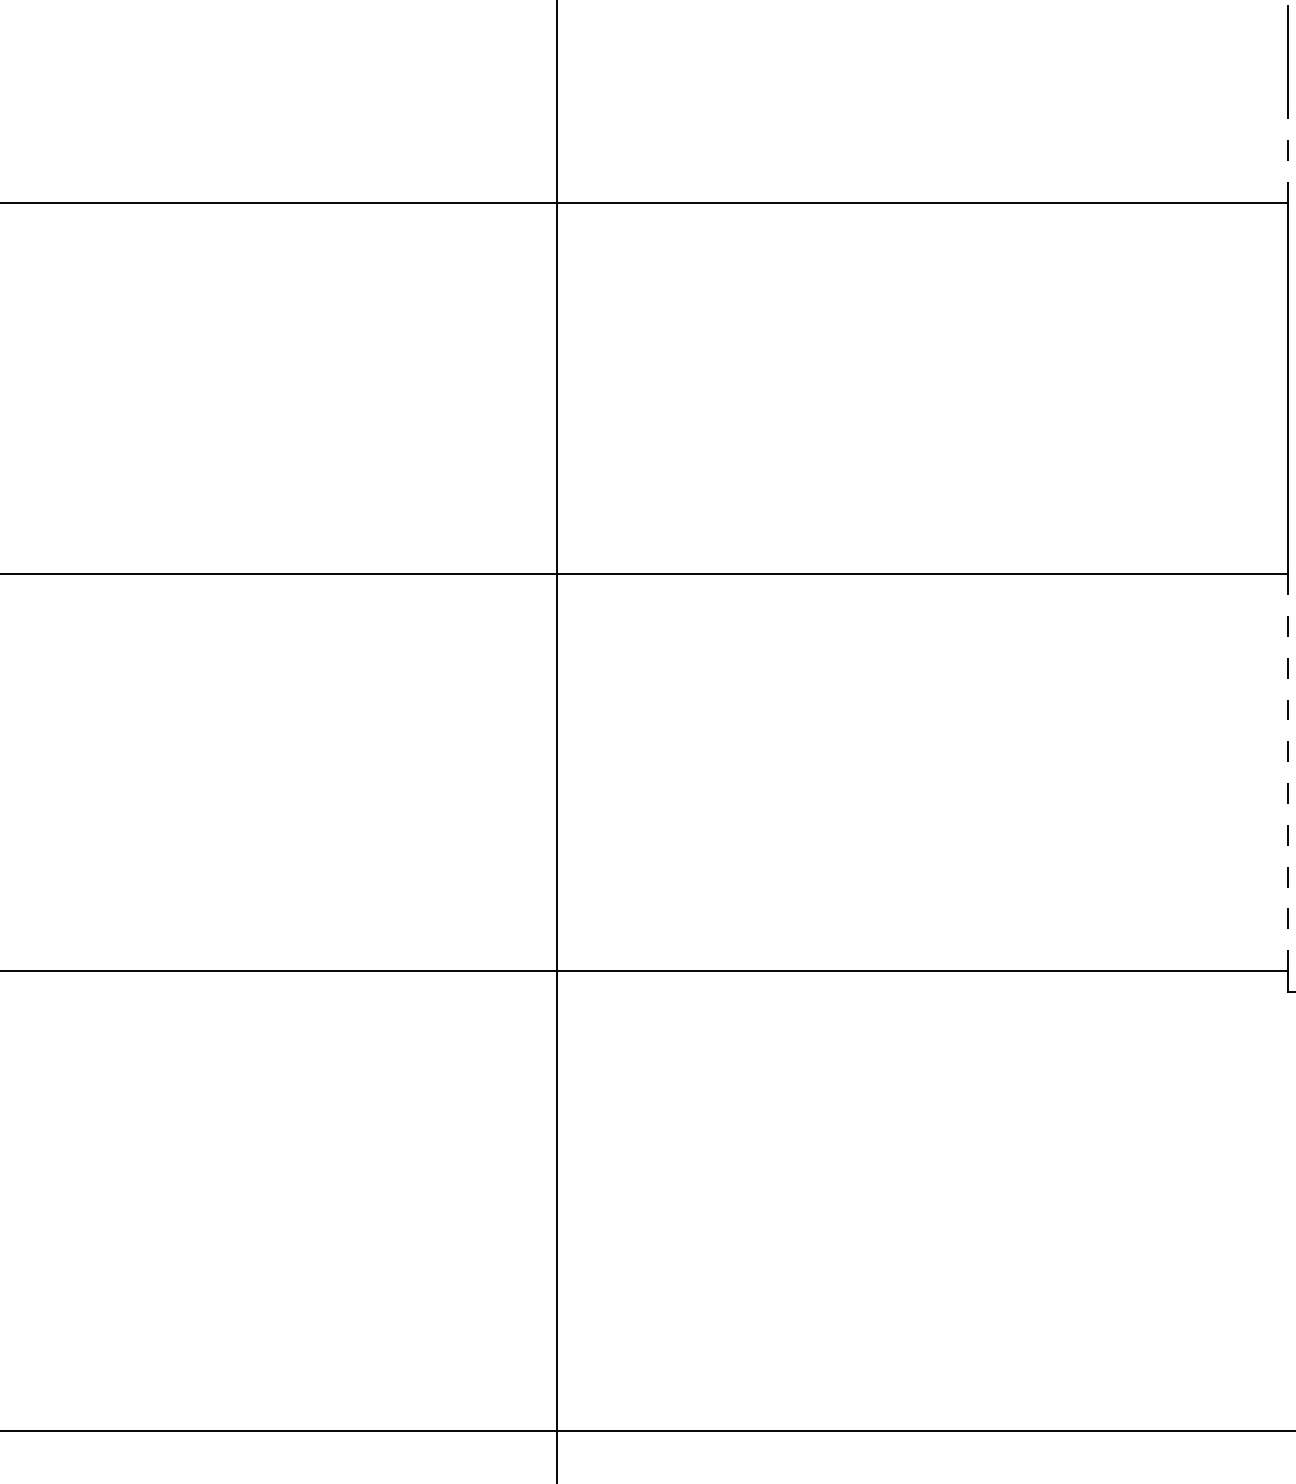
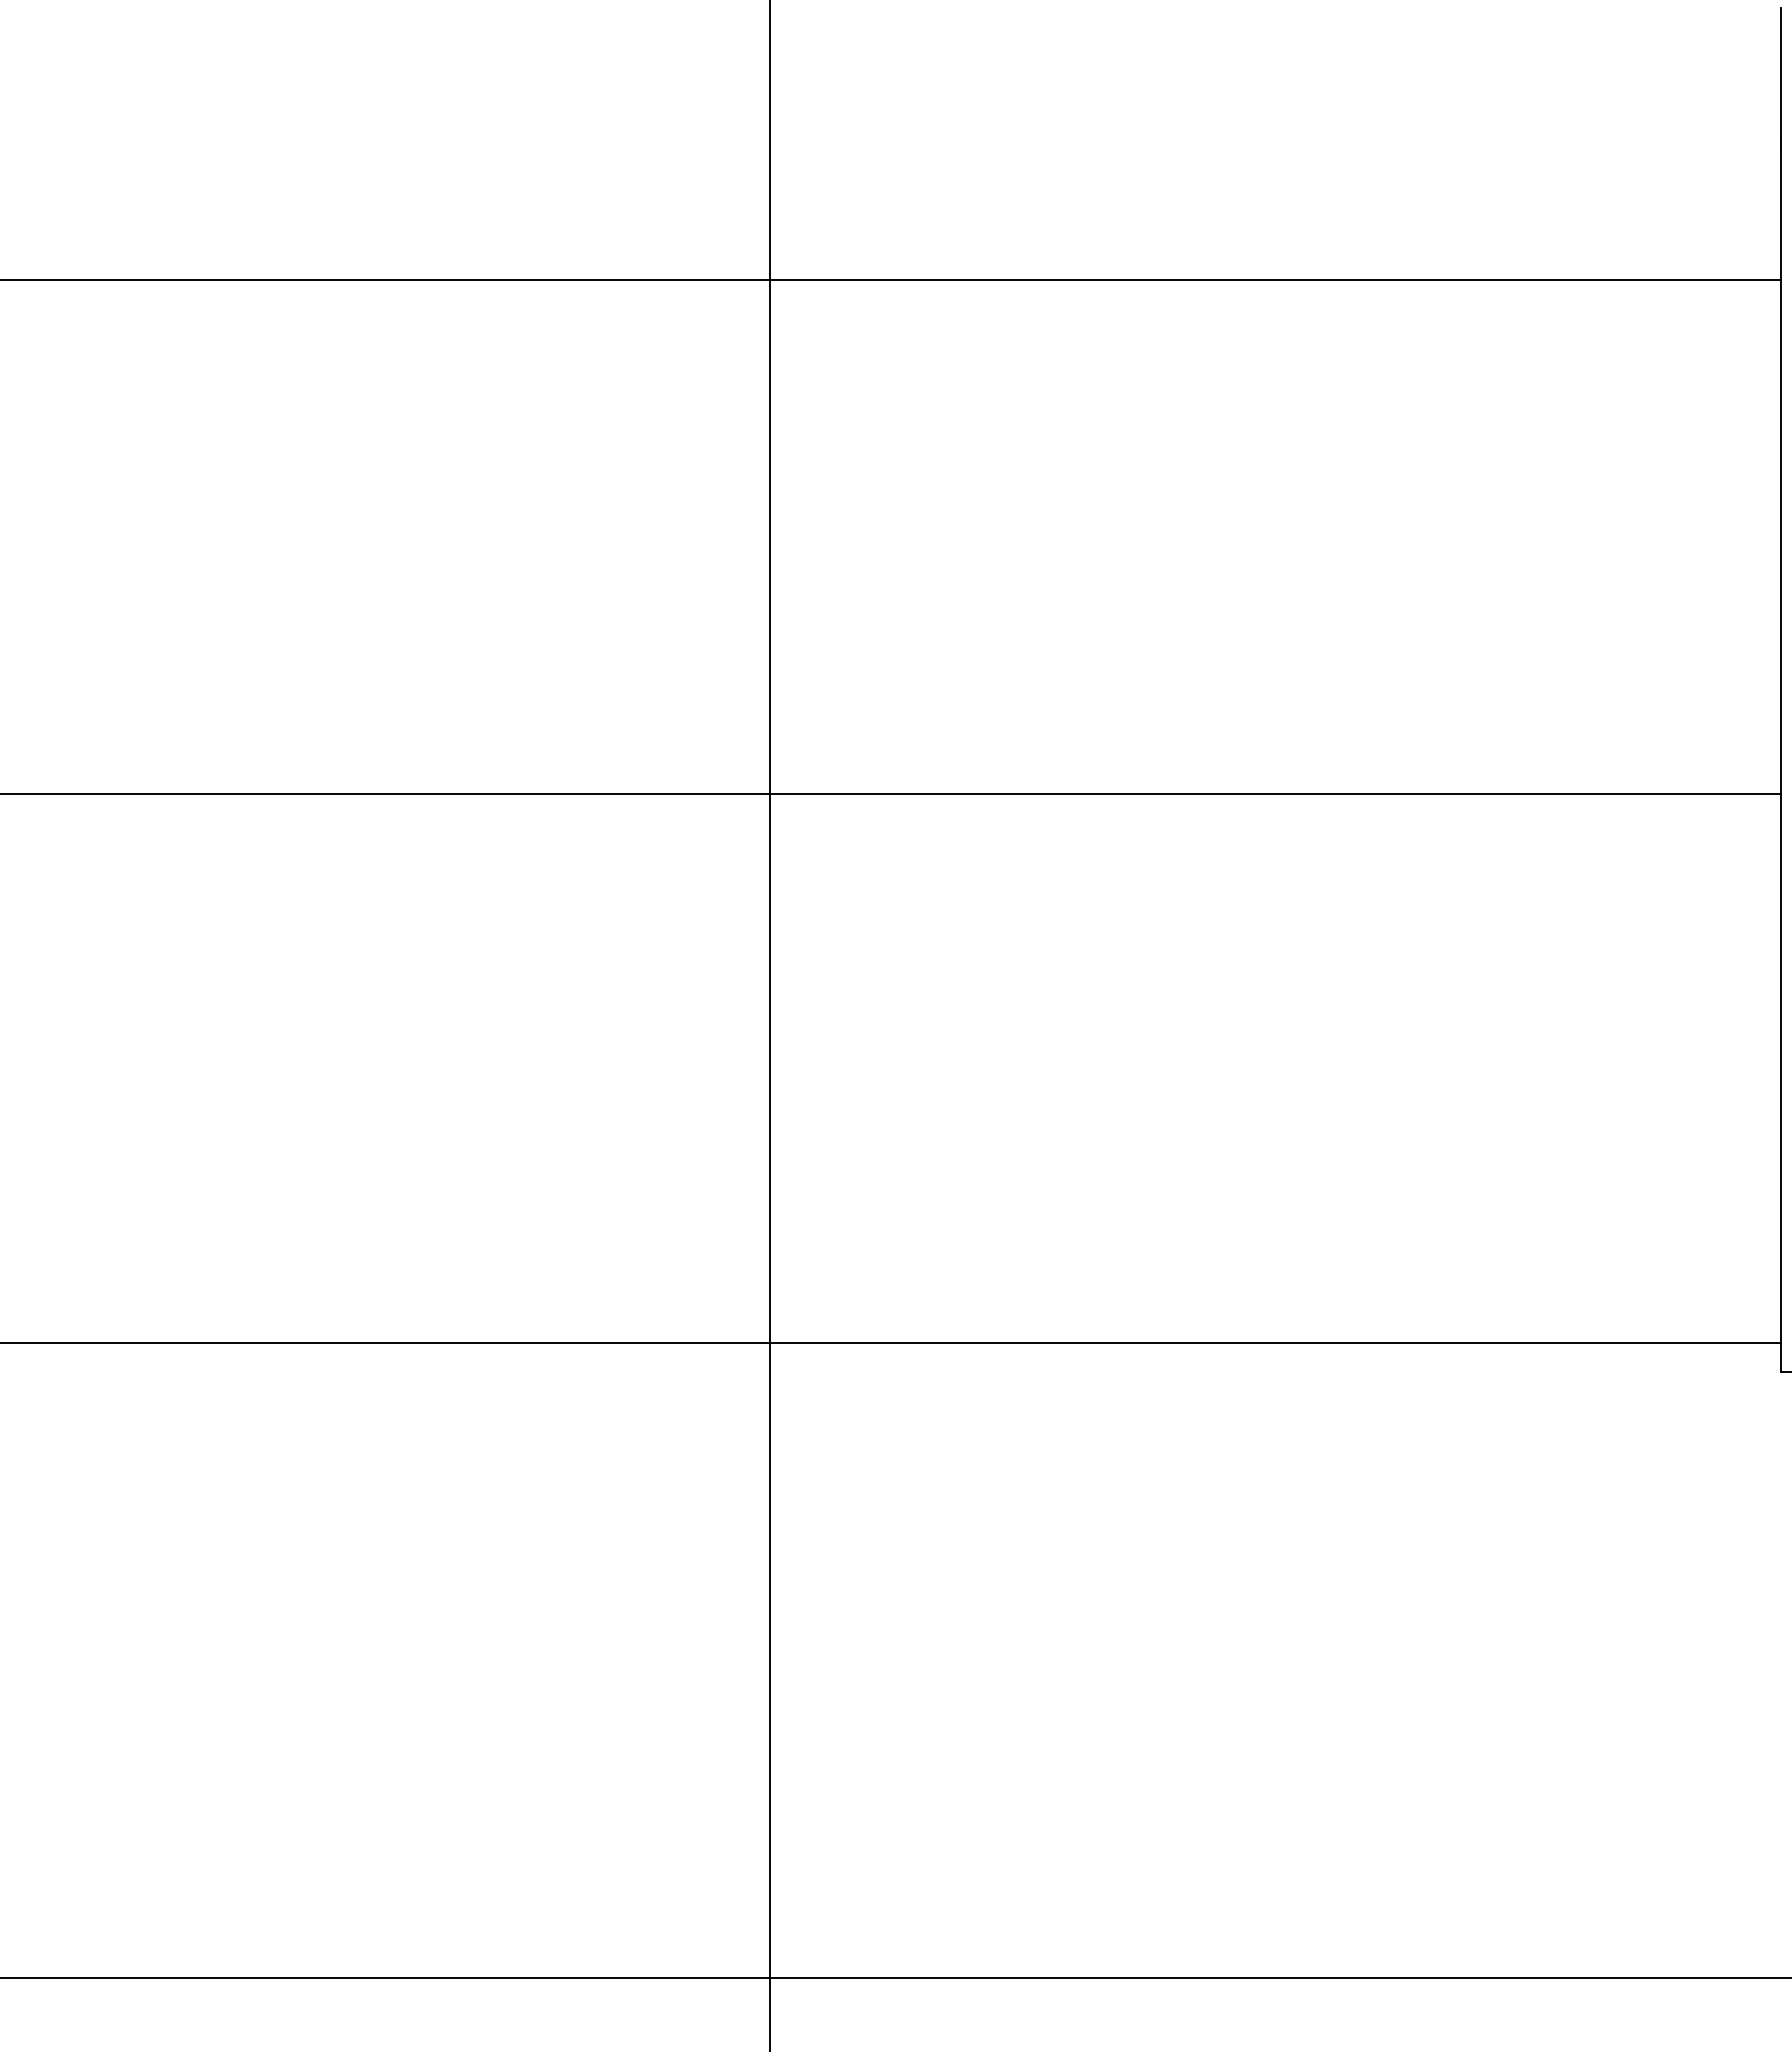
line: (1287, 153) -> (1780, 211), dashed -> solid
line: (1287, 772) -> (1780, 1067), dashed -> solid

